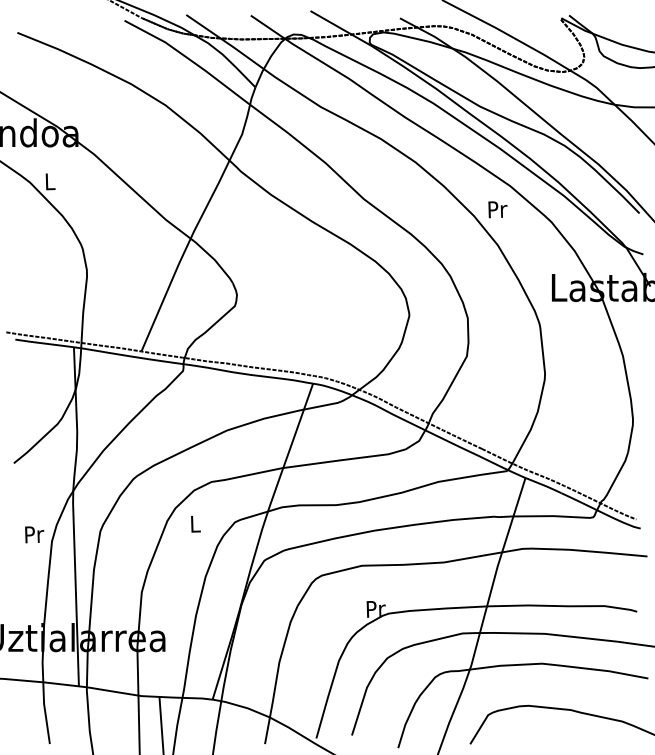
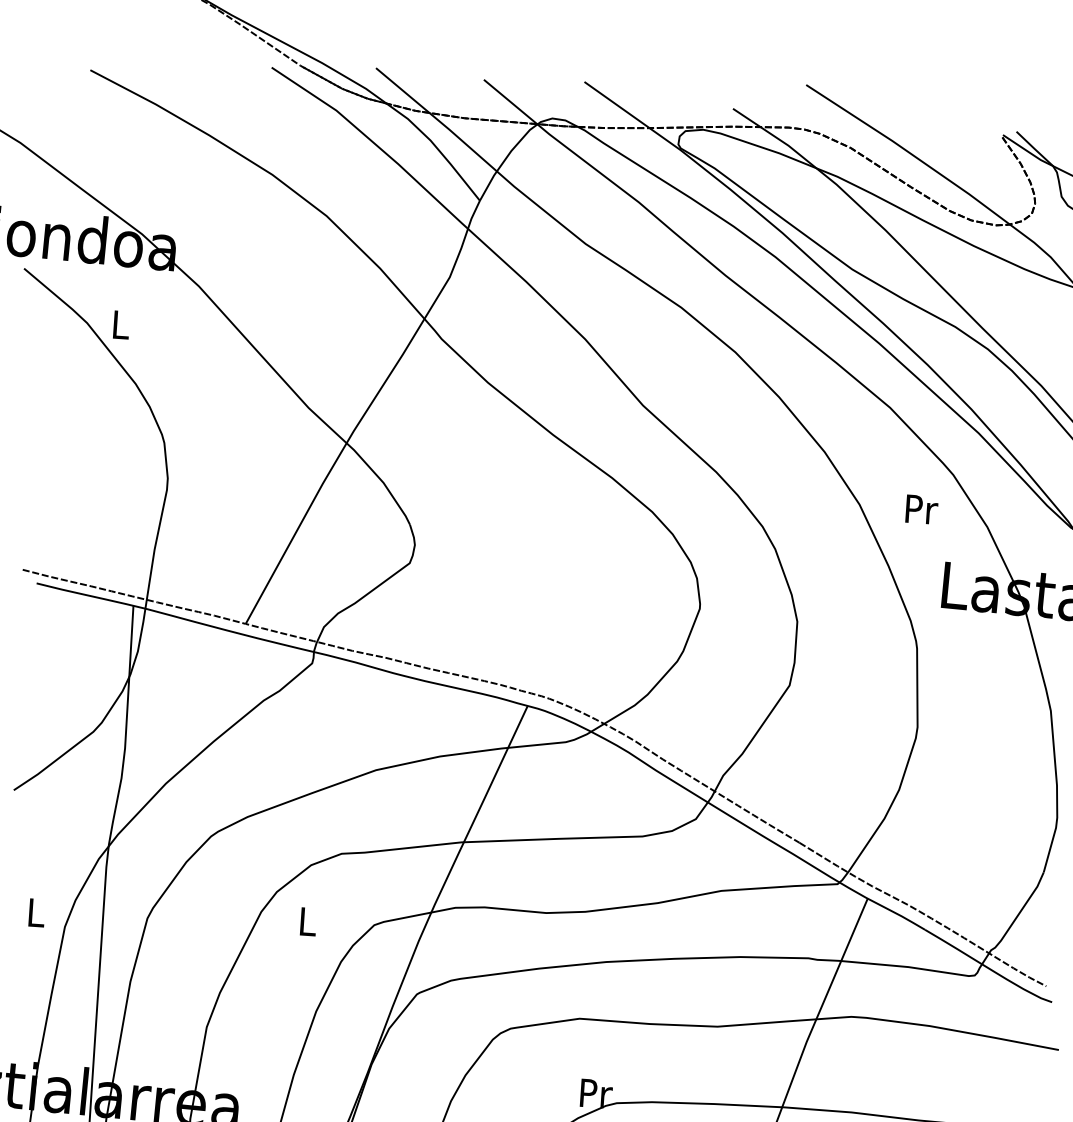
text: (497, 209) -> (921, 509), moved
text: (34, 534) -> (36, 912), Pr -> L

